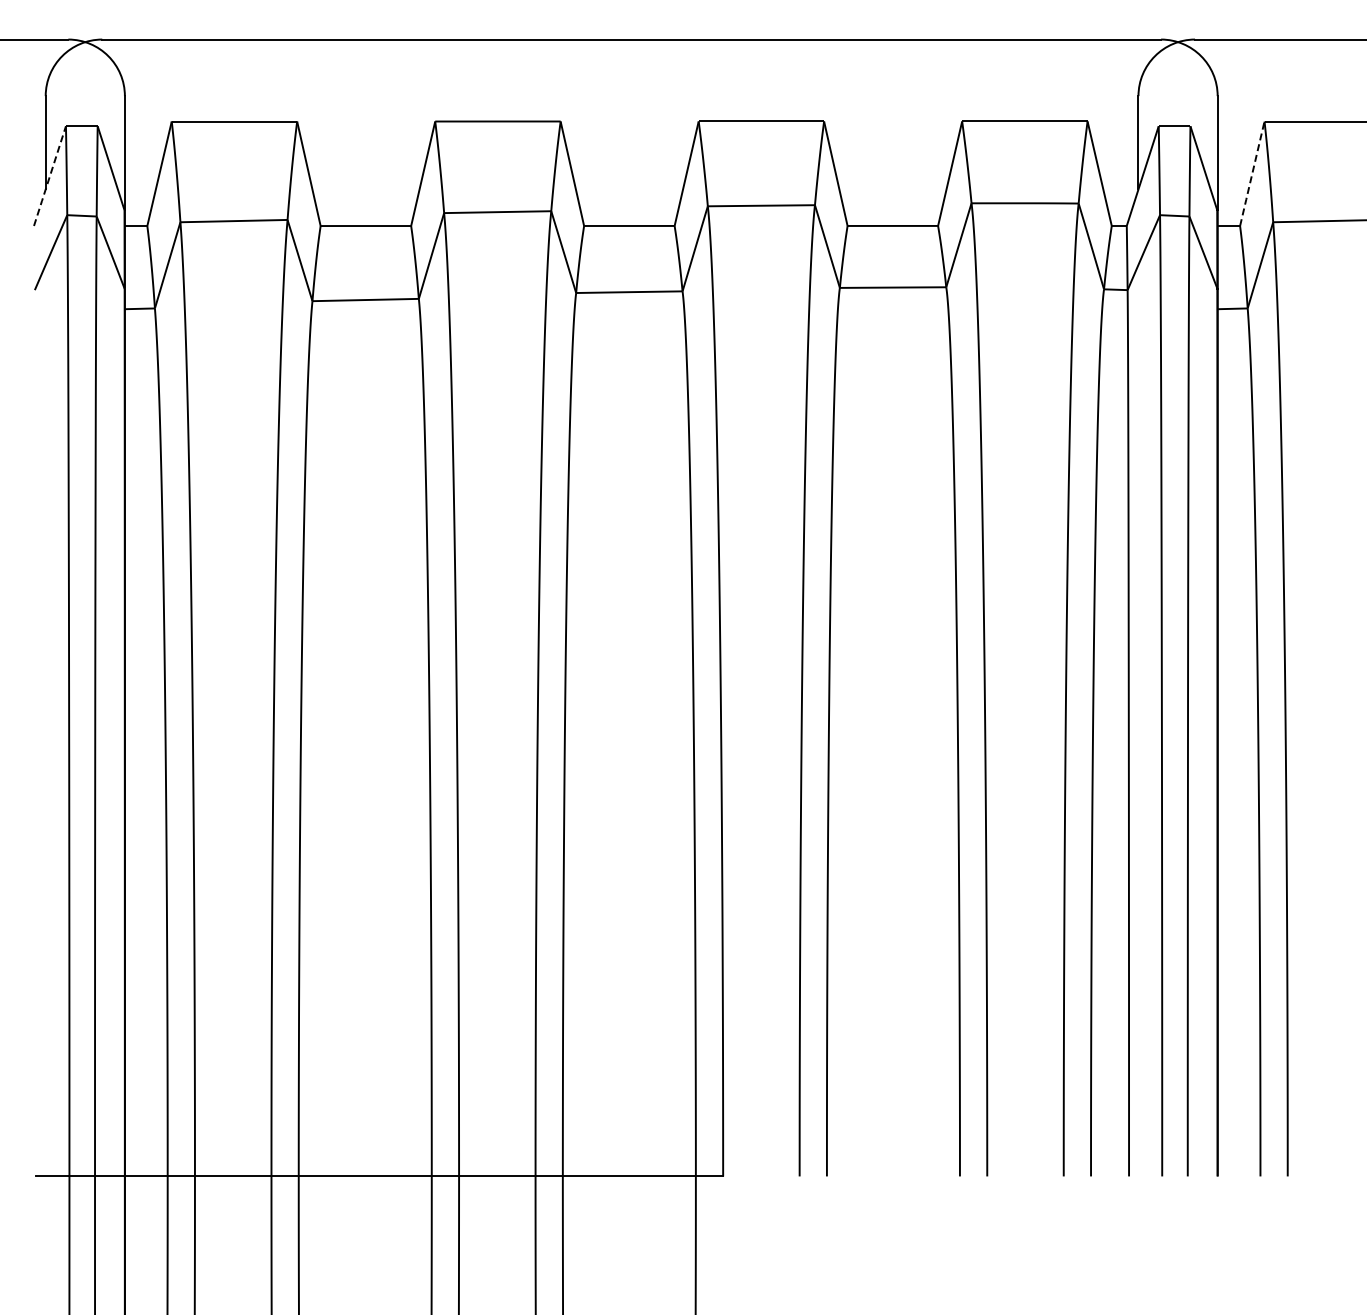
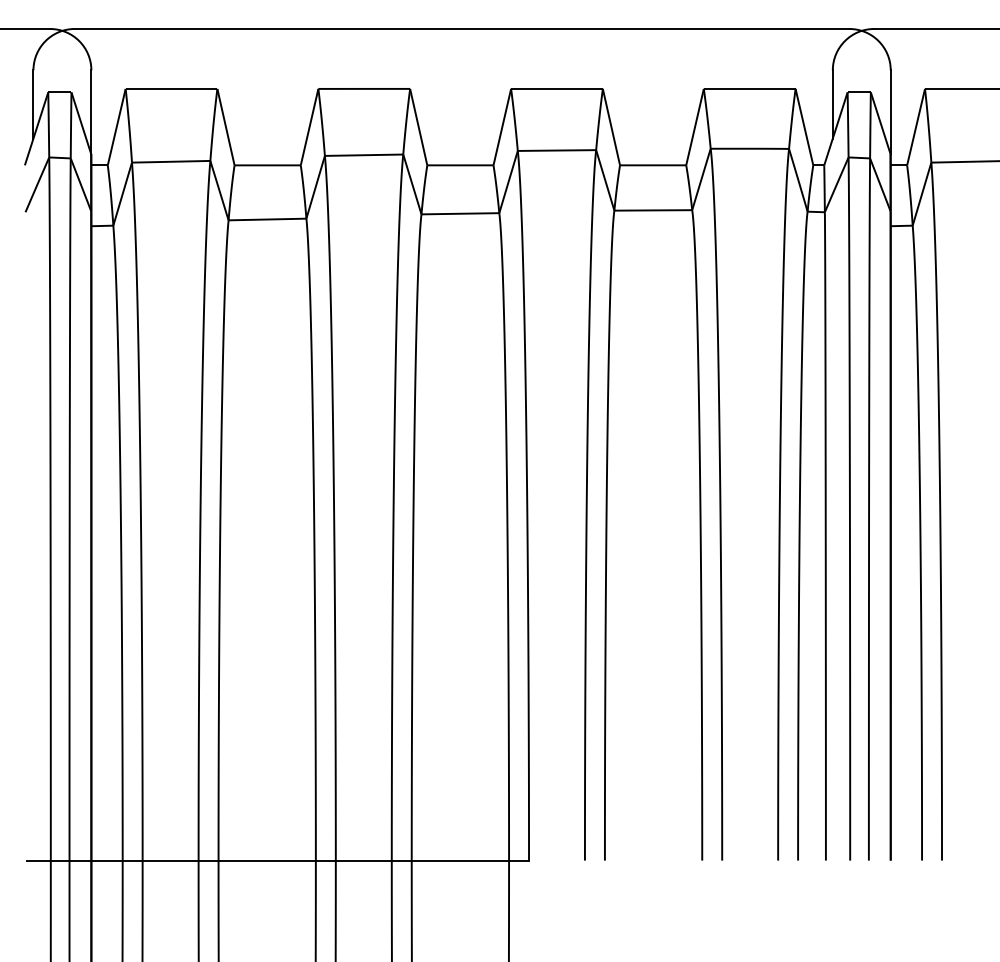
line: (1252, 173) -> (916, 126), dashed -> solid
line: (50, 176) -> (36, 129), dashed -> solid

